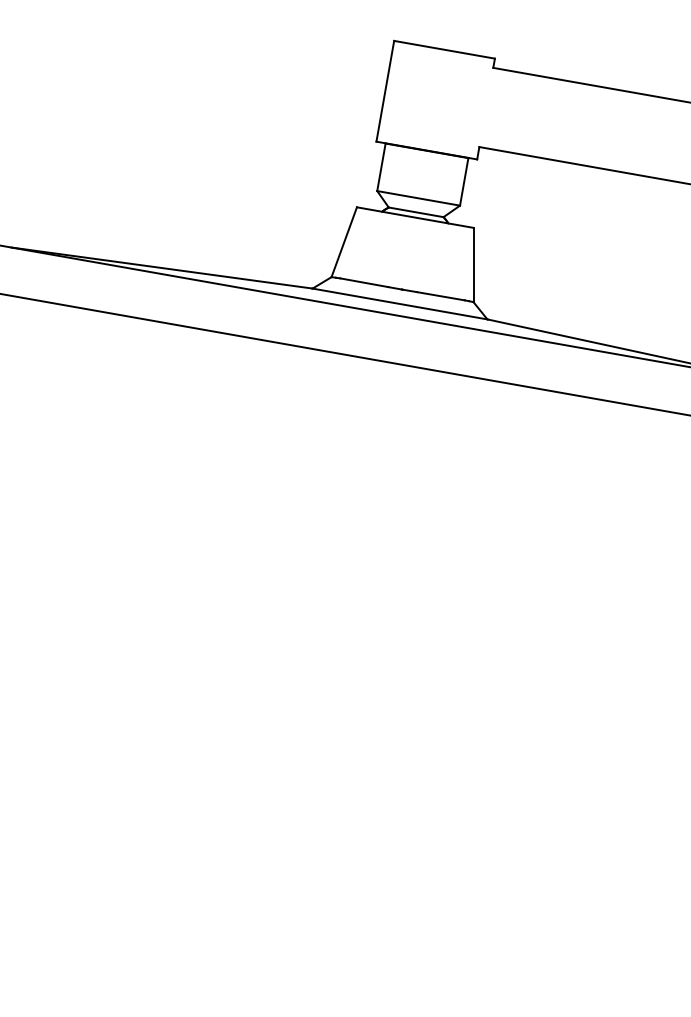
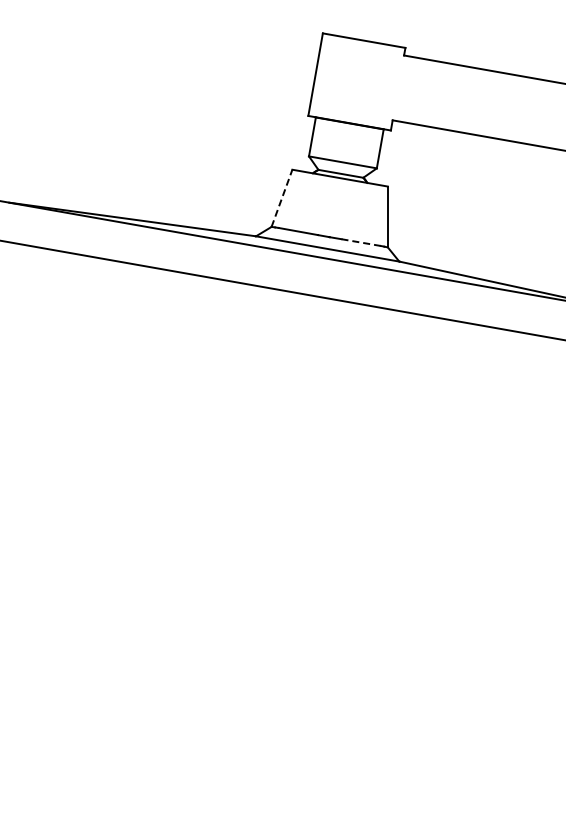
line: (344, 241) -> (282, 197), solid -> dashed
line: (441, 296) -> (361, 242), solid -> dashed

